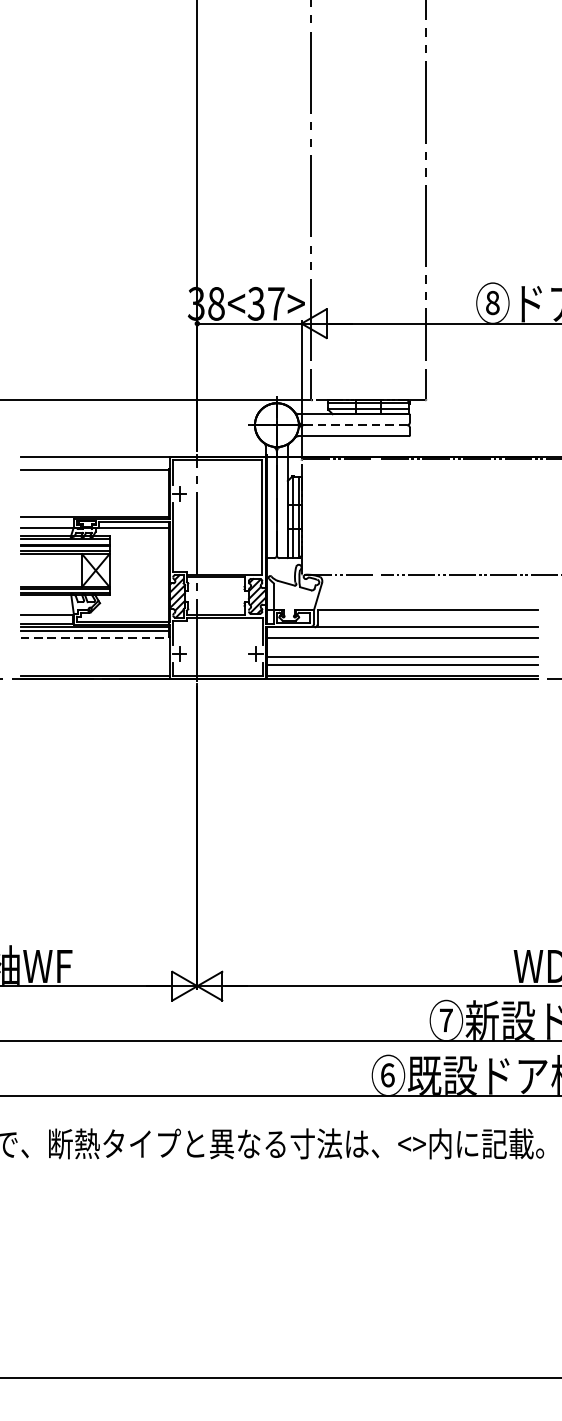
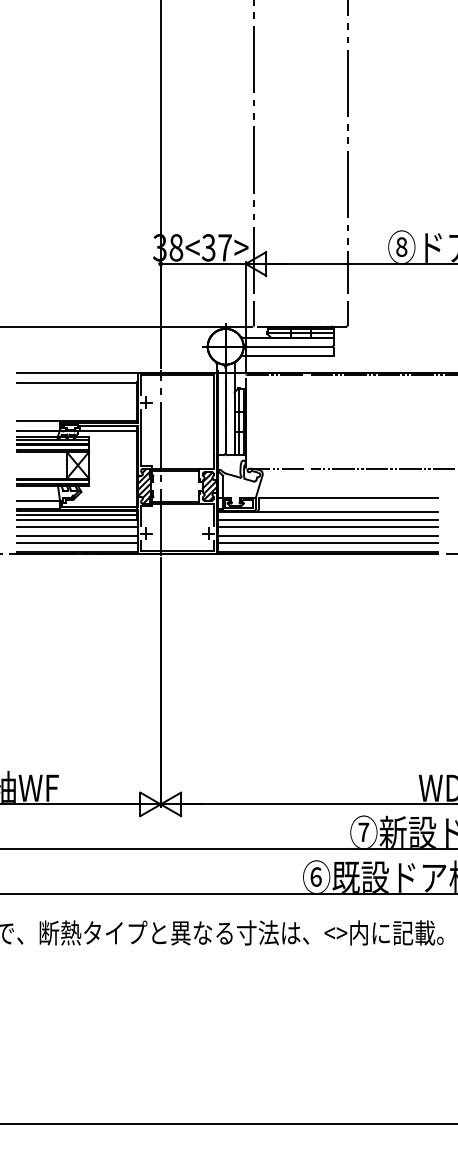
line: (355, 424) -> (289, 346), dashed -> solid
line: (95, 638) -> (77, 520), dashed -> solid
line: (95, 645) -> (77, 526), added
line: (401, 645) -> (327, 526), added
line: (95, 656) -> (77, 535), added
line: (95, 665) -> (77, 542), added

